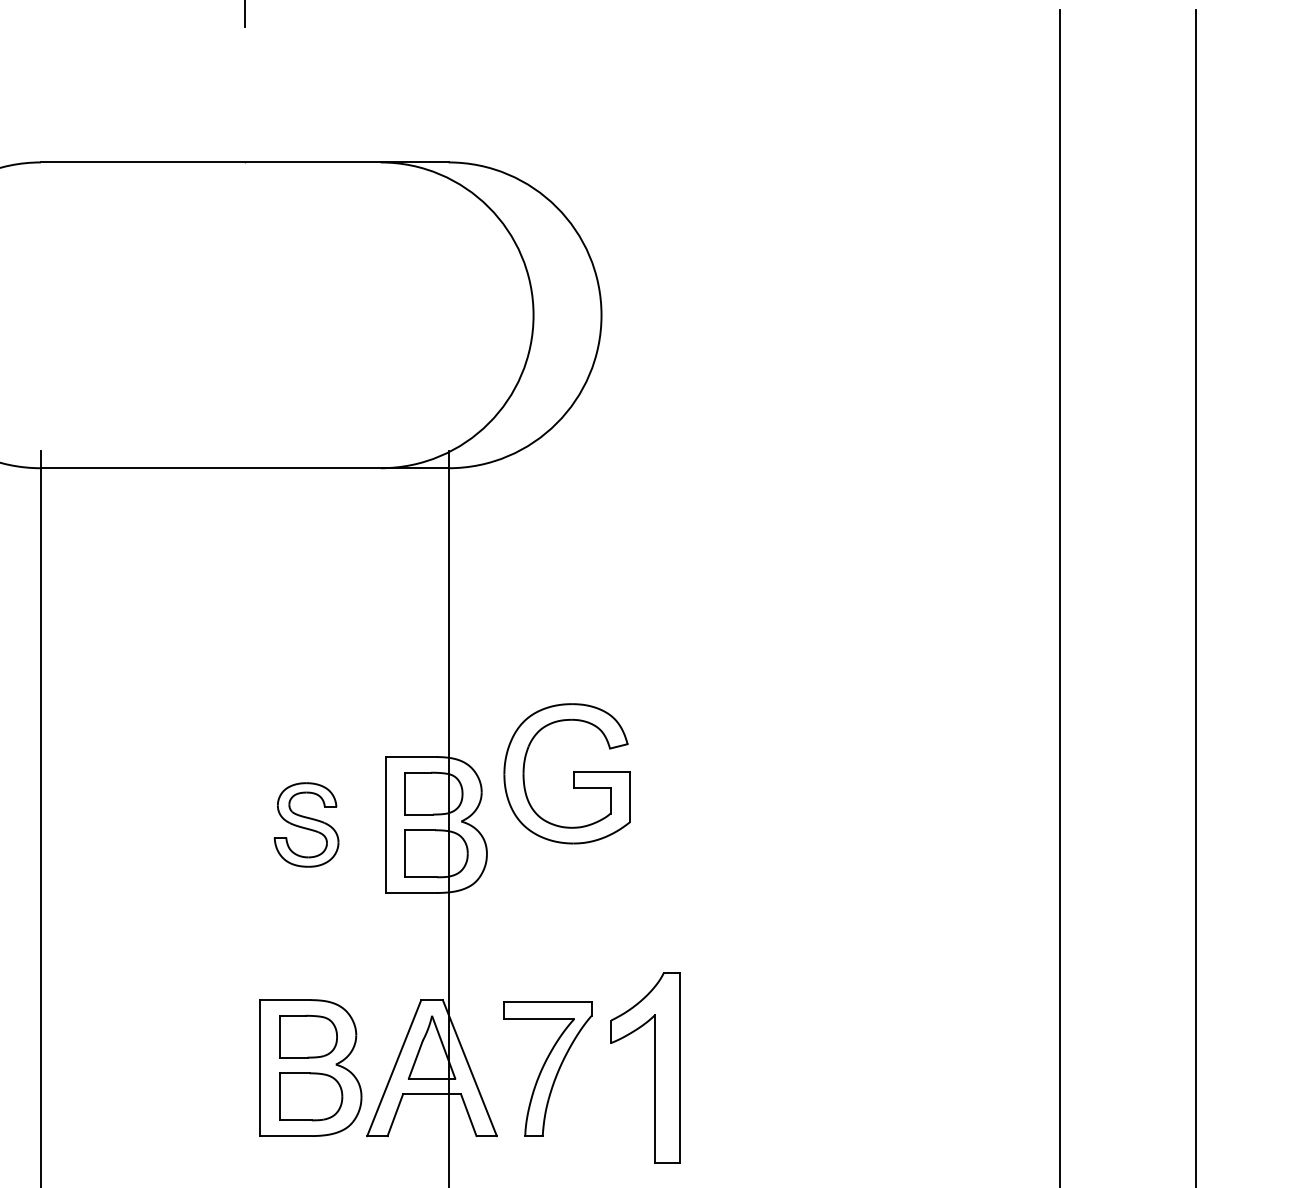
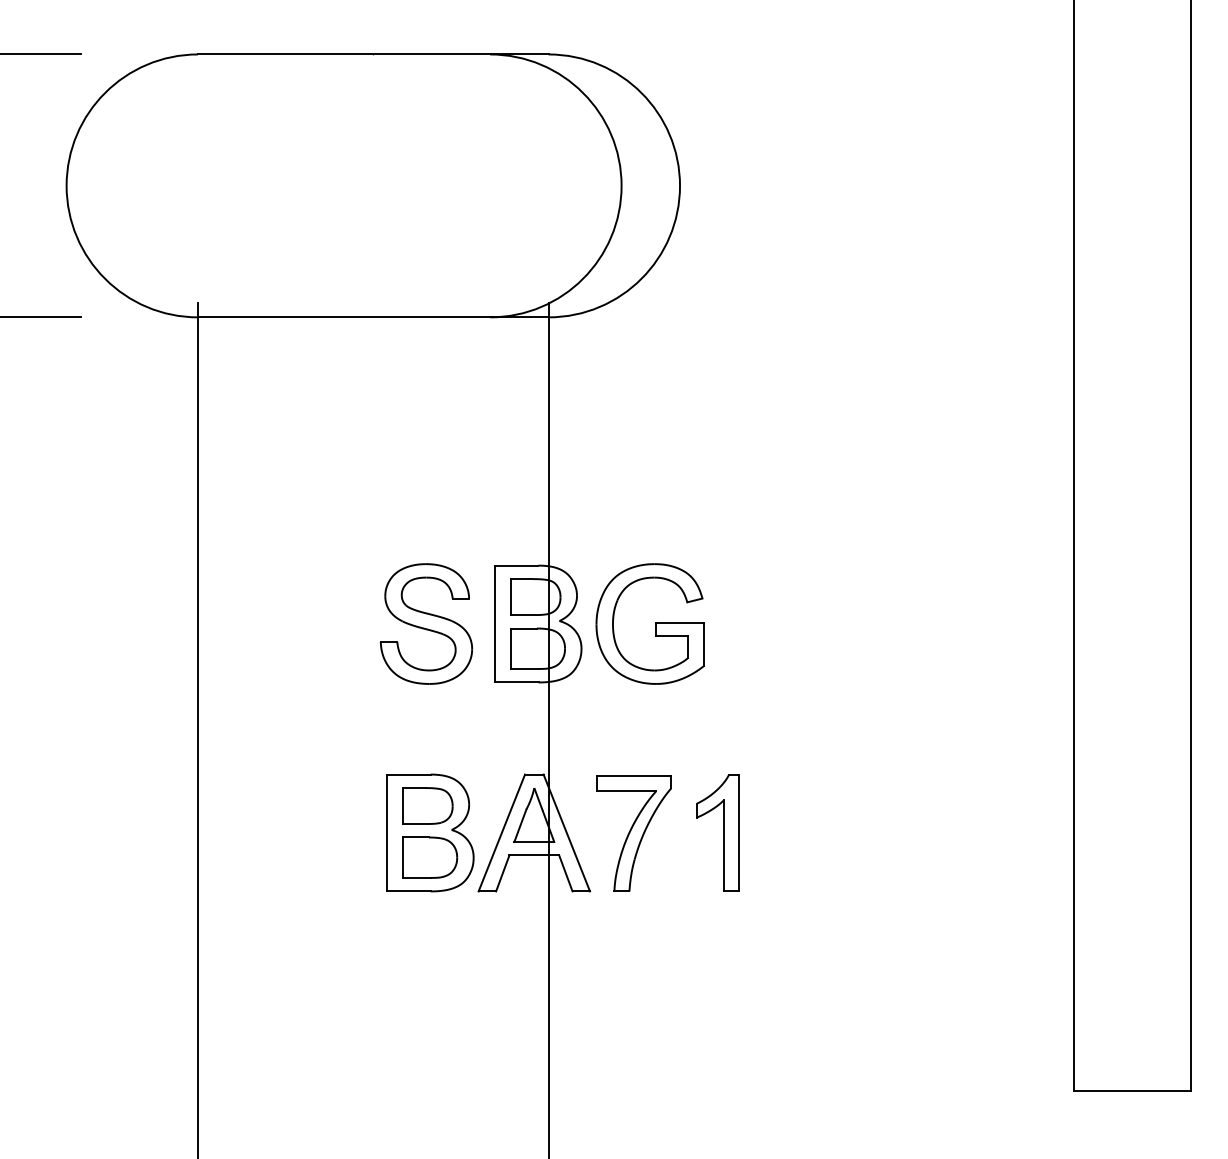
part: (566, 773) -> (649, 623), moved
part: (306, 824) -> (426, 623), size x1.67
part: (645, 1067) -> (717, 832), size x0.71

